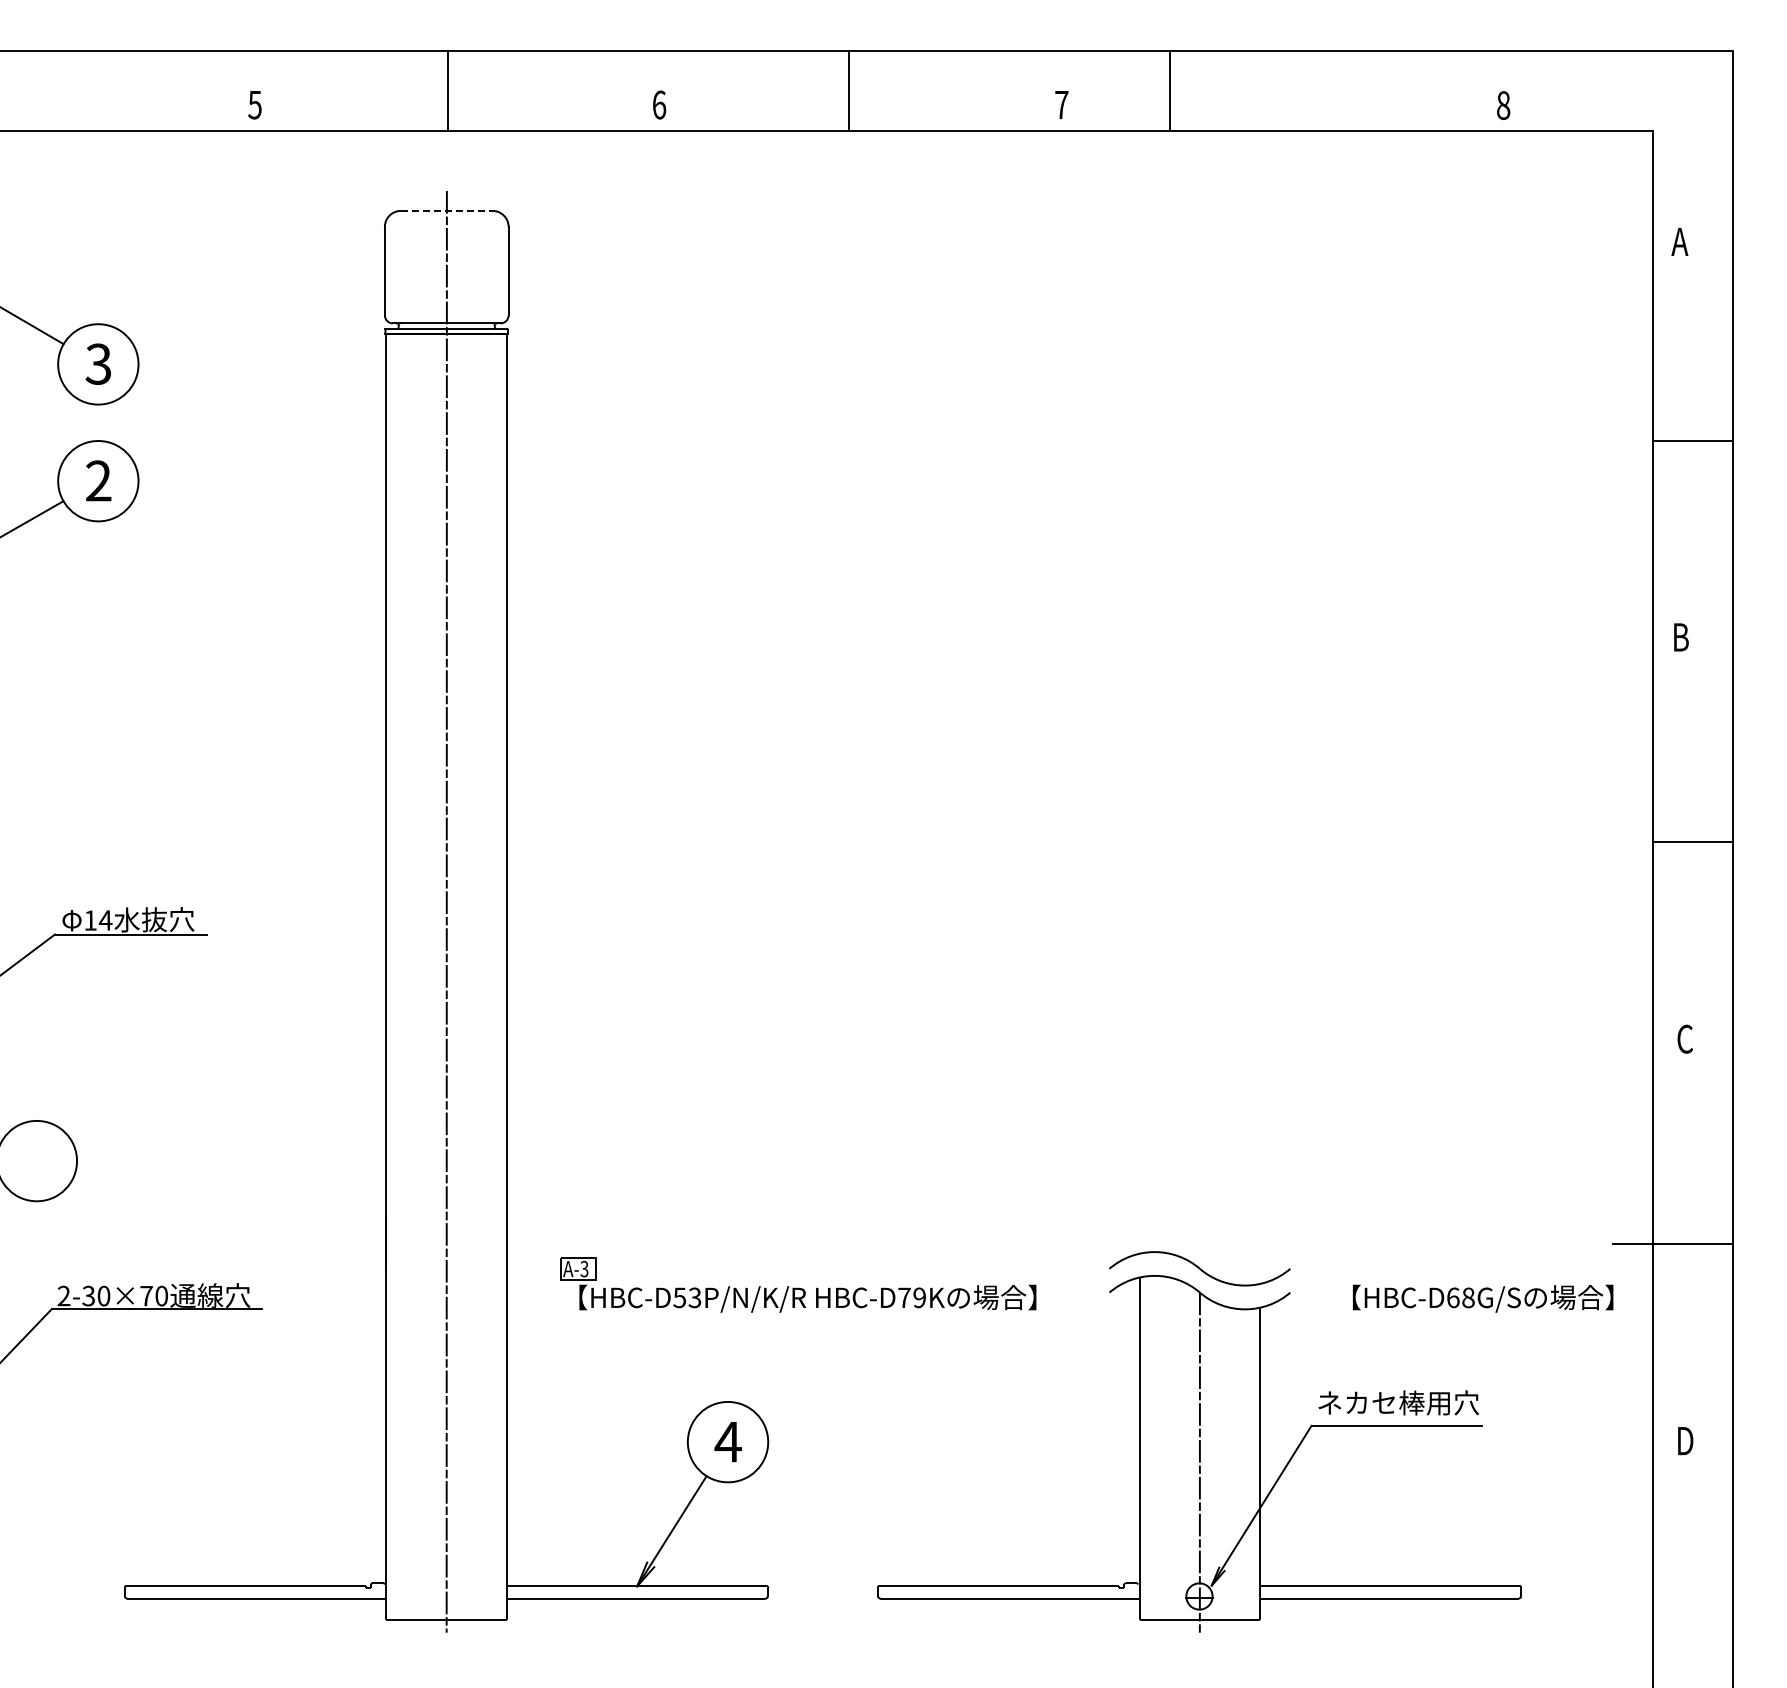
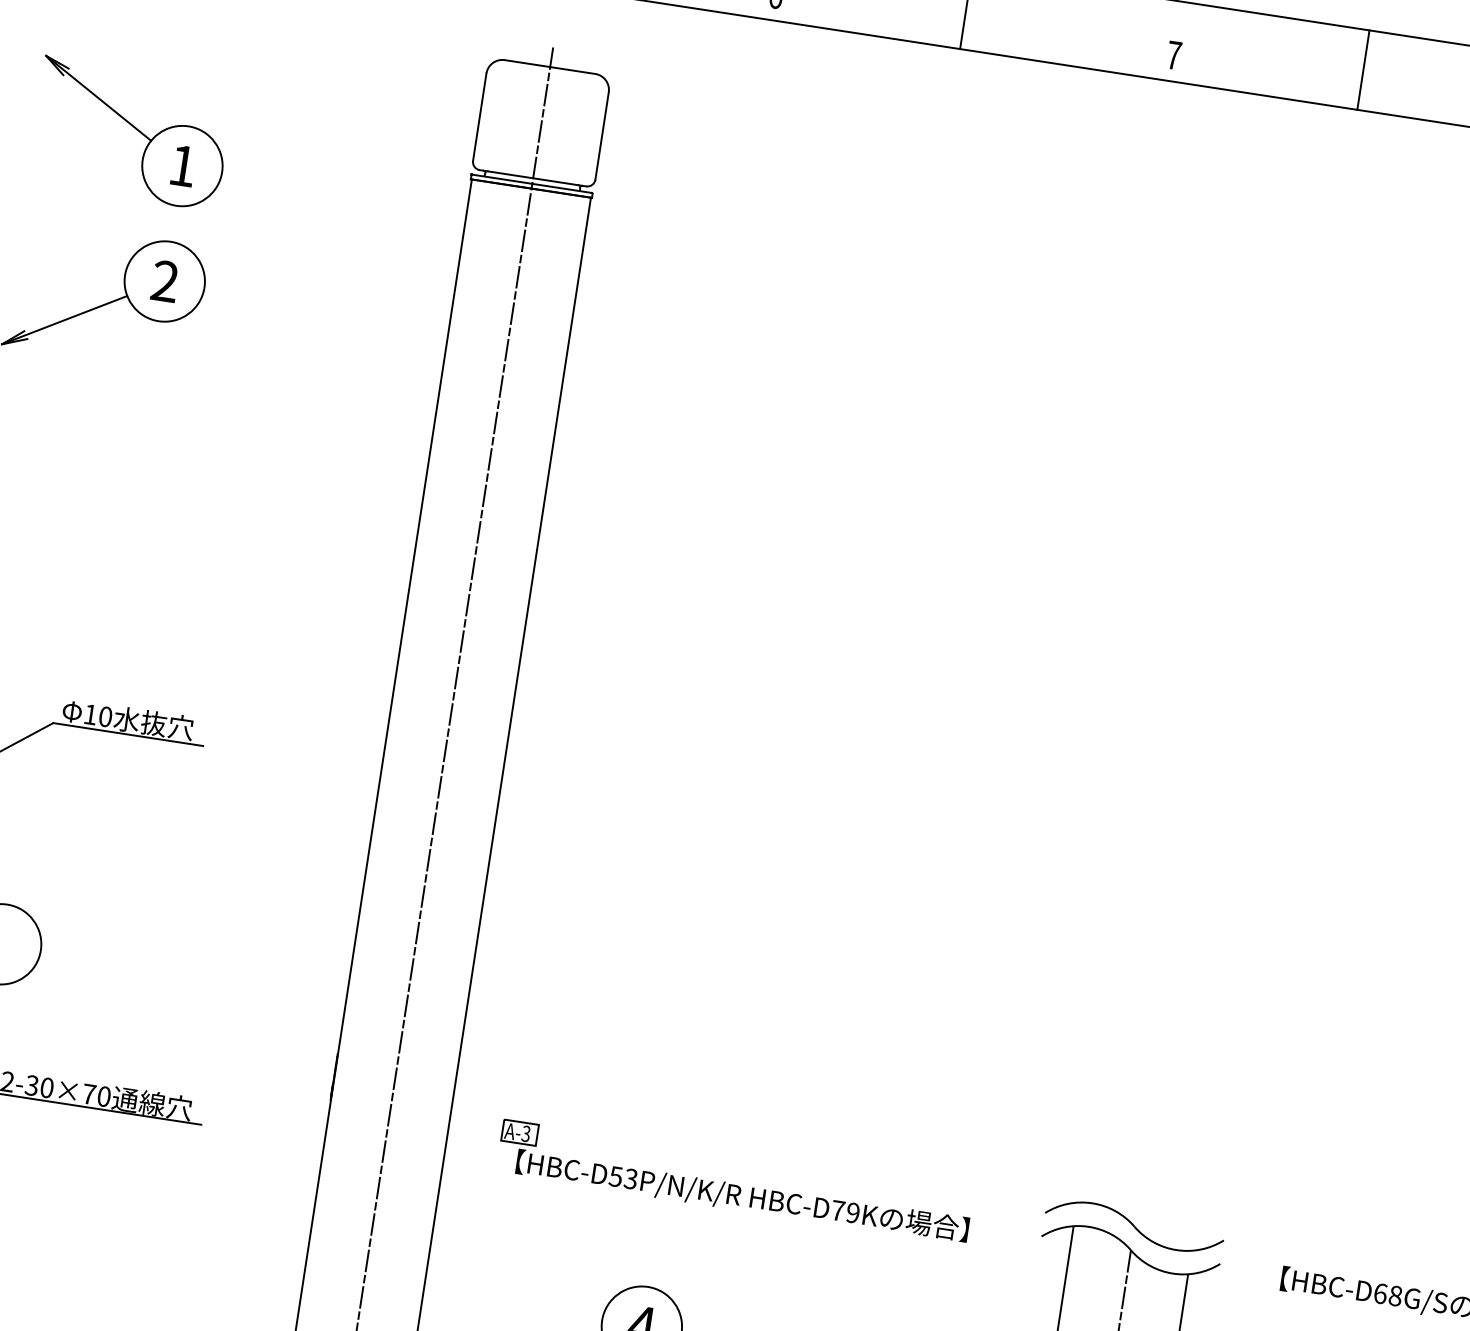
line: (1170, 90) -> (1363, 69), moved
line: (446, 210) -> (549, 66), dashed -> solid
text: (97, 363) -> (181, 165), 3 -> 1
text: (105, 920) -> (105, 716), 14 -> 10

